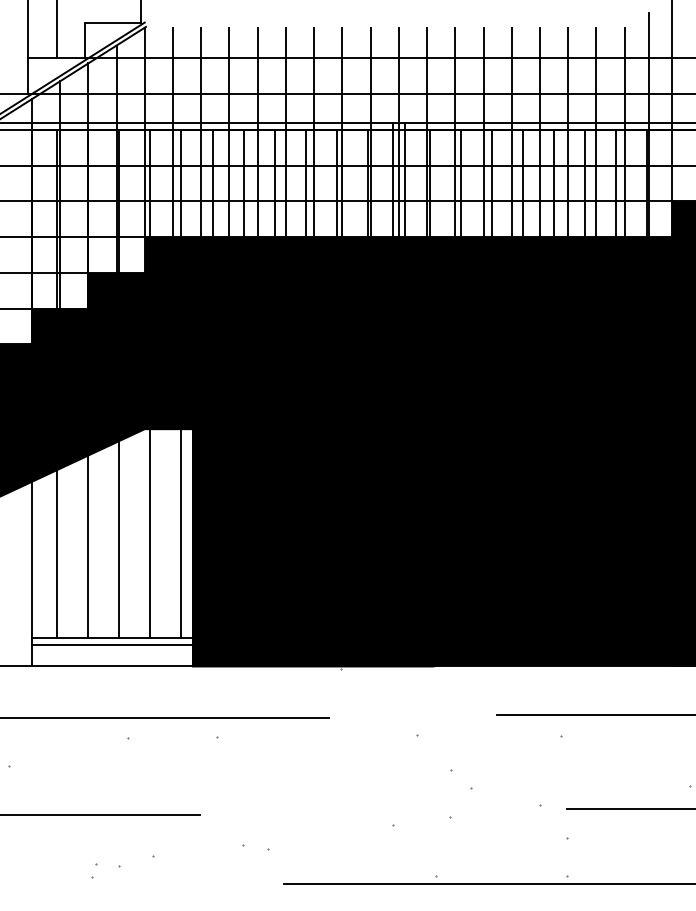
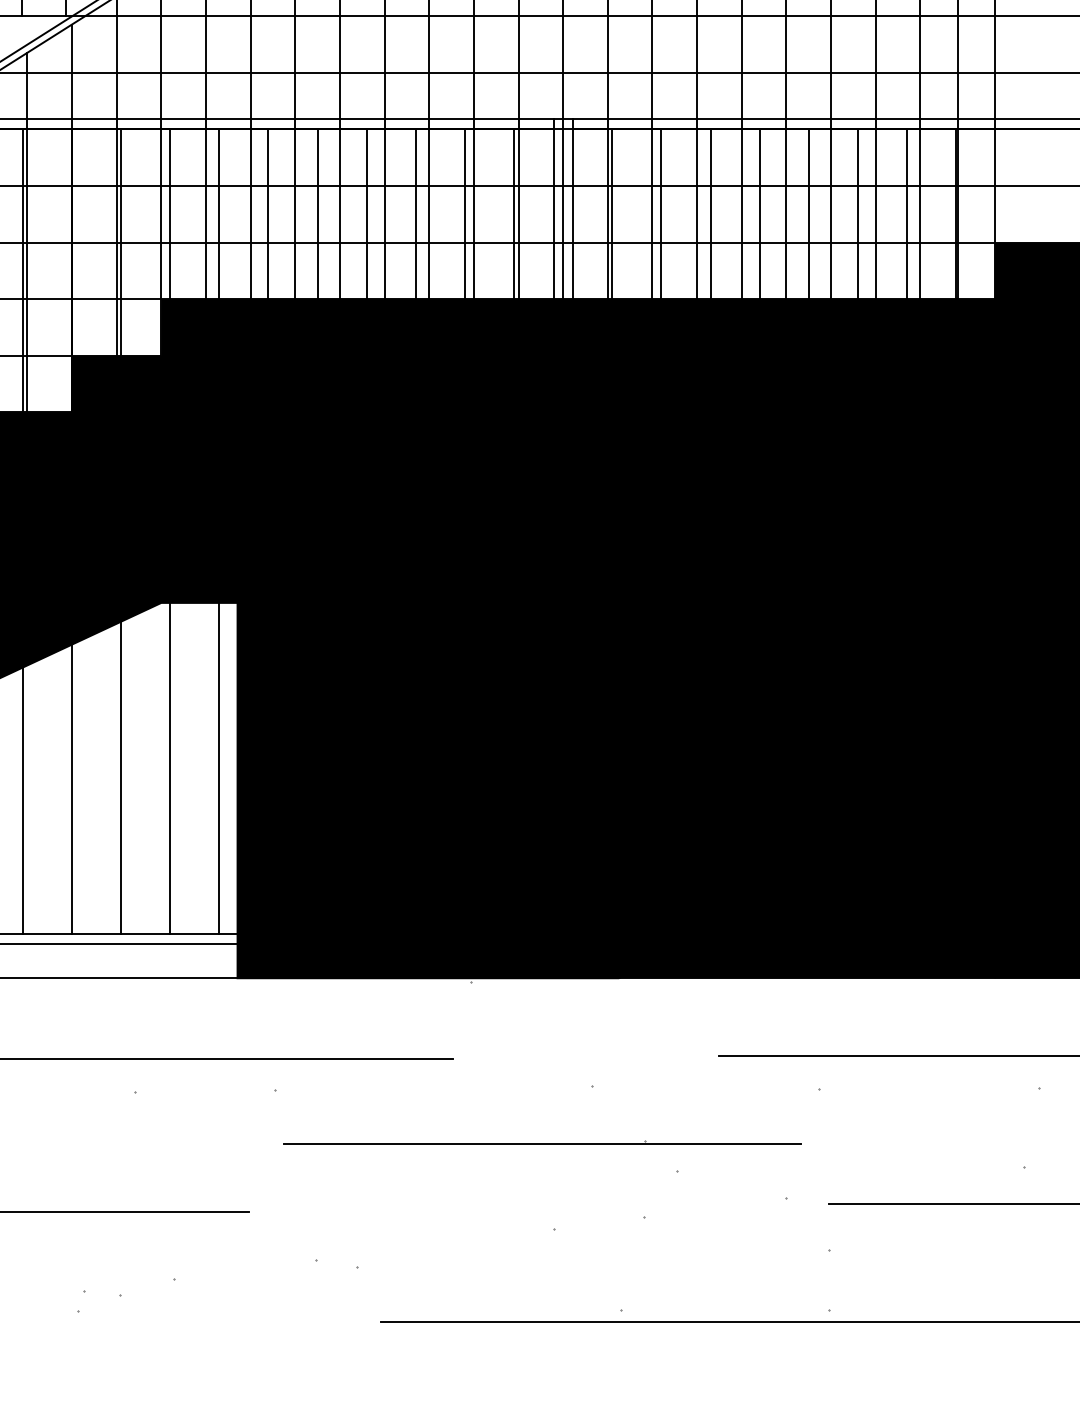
line: (385, 771) -> (542, 1144), added

